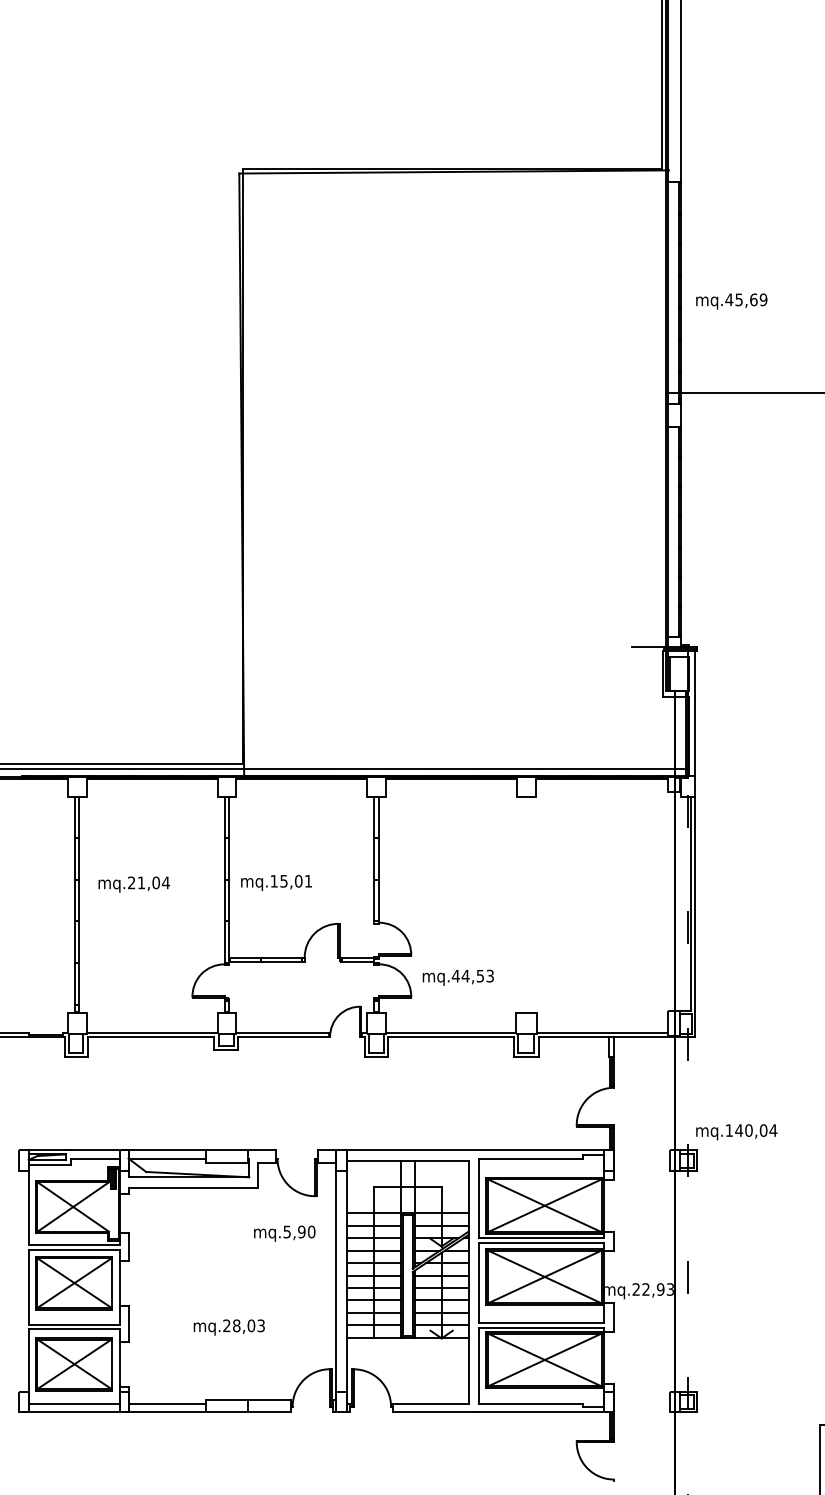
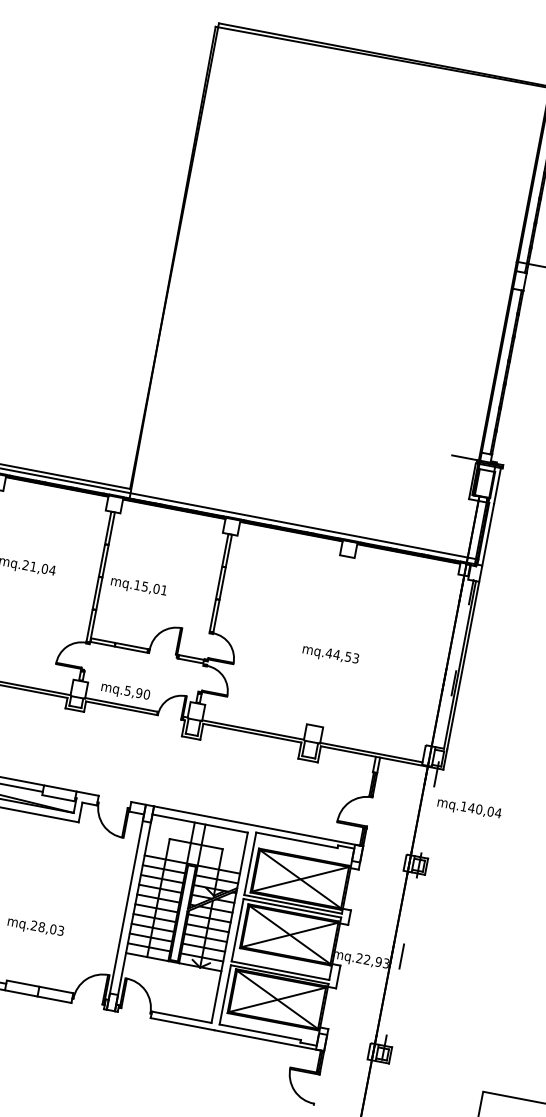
text: (457, 977) -> (330, 654), moved
text: (736, 1132) -> (469, 809), moved
text: (284, 1233) -> (125, 691), moved

